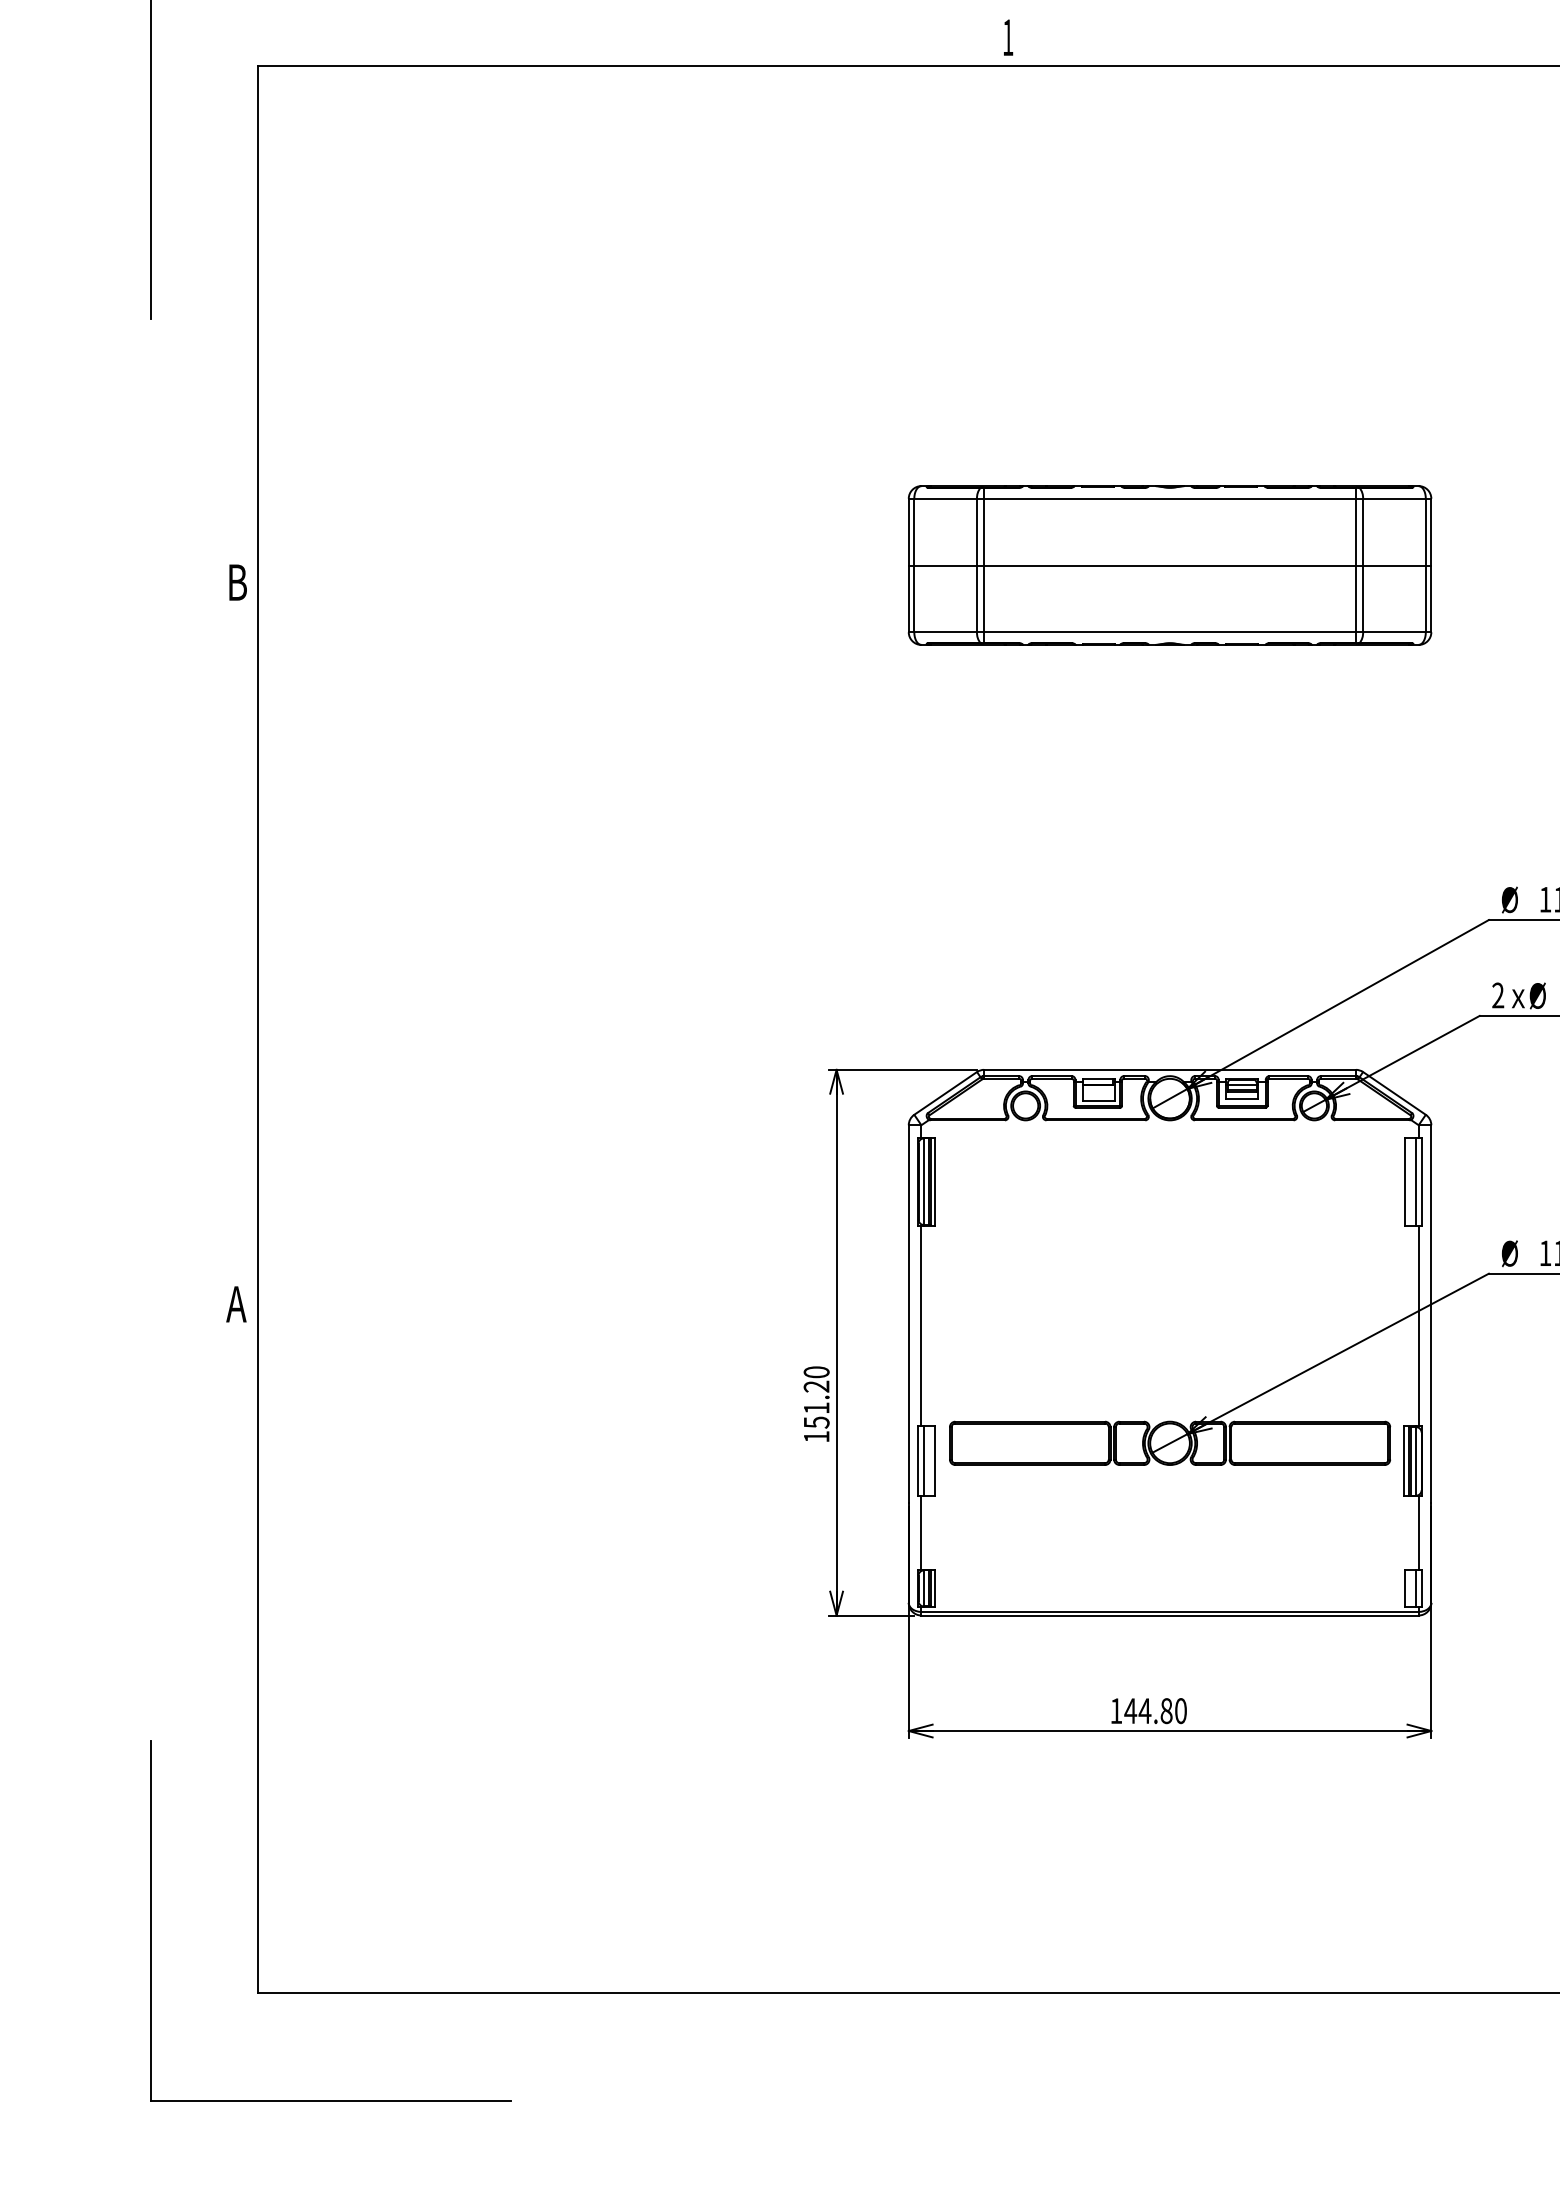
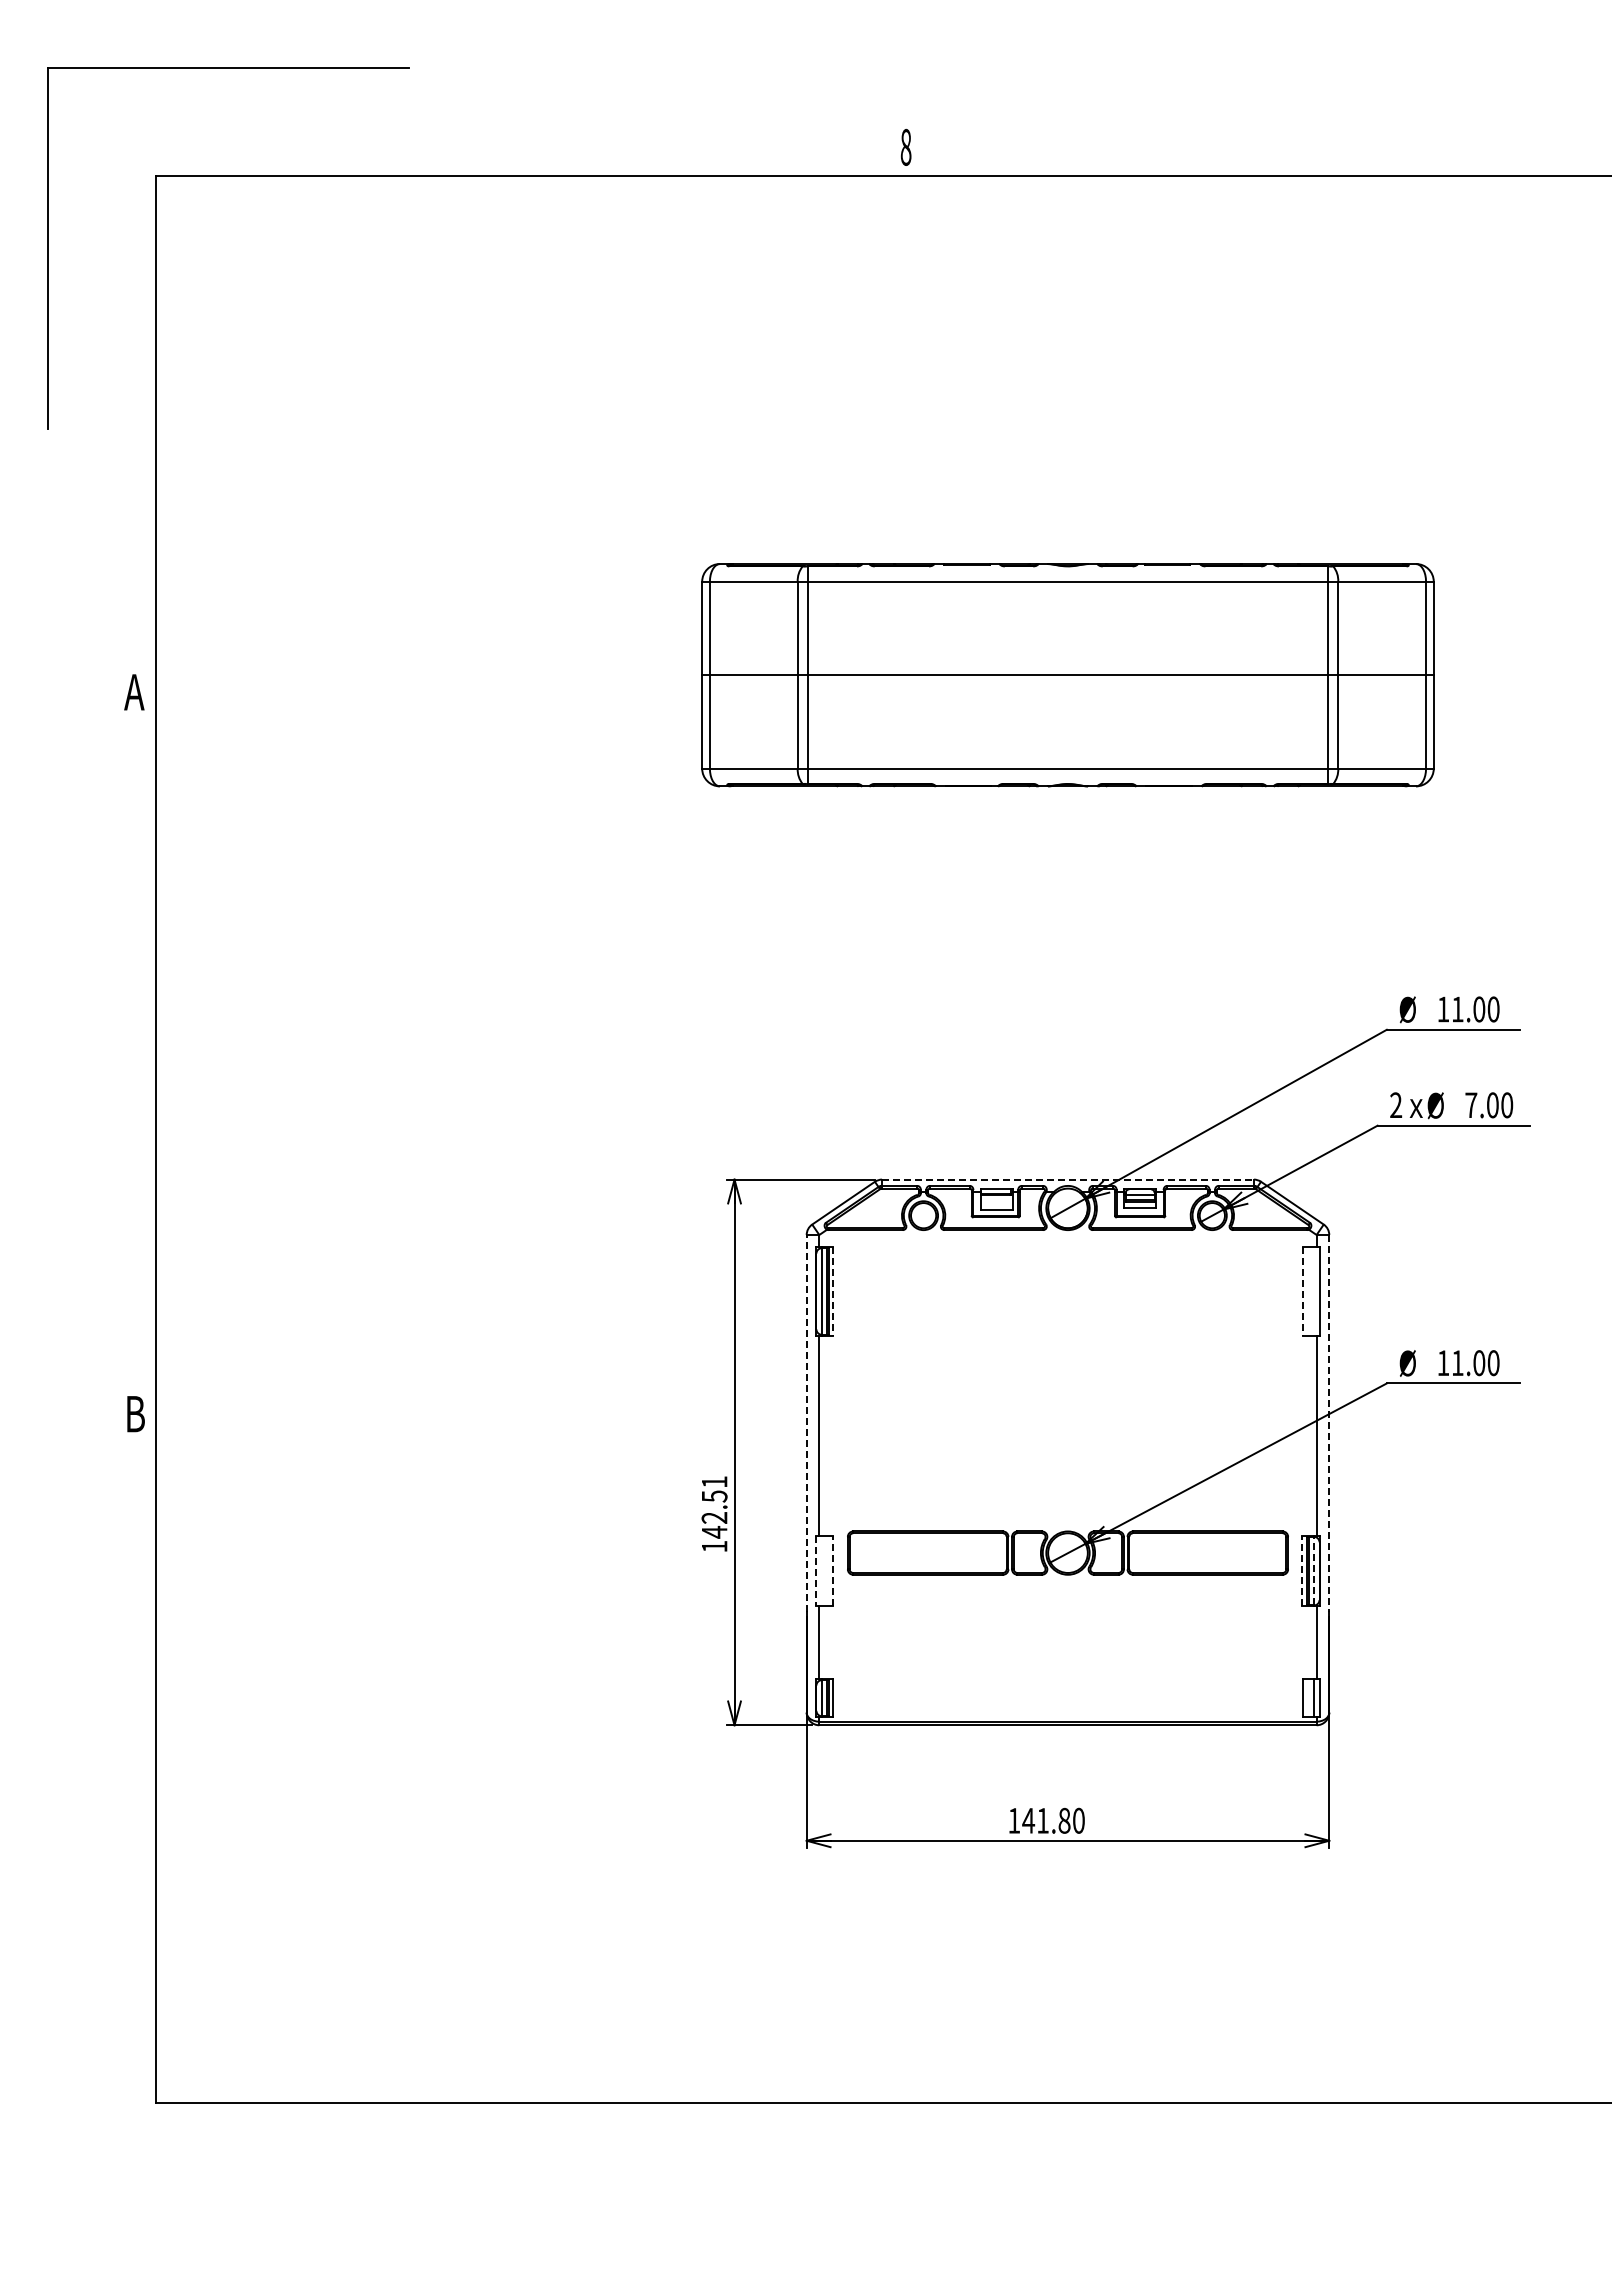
text: (1007, 36) -> (905, 146), 1 -> 8
part: (1169, 565) -> (1067, 675), size x1.4
text: (236, 582) -> (134, 692), B -> A
line: (1169, 1069) -> (1067, 1179), solid -> dashed
line: (935, 1181) -> (833, 1291), solid -> dashed
line: (1404, 1181) -> (1302, 1291), solid -> dashed
line: (1416, 1181) -> (1314, 1291), removed
text: (236, 1304) -> (134, 1414), A -> B
line: (908, 1313) -> (806, 1423), solid -> dashed
line: (1431, 1313) -> (1329, 1423), solid -> dashed
text: (816, 1397) -> (714, 1507), 151.20 -> 142.51
line: (935, 1460) -> (833, 1570), solid -> dashed
line: (1404, 1460) -> (1302, 1570), solid -> dashed
line: (1416, 1460) -> (1314, 1570), solid -> dashed
line: (917, 1461) -> (815, 1571), solid -> dashed
line: (923, 1461) -> (821, 1571), removed
text: (1144, 1710) -> (1042, 1820), 144.80 -> 141.80
part: (150, 1920) -> (48, 2030), removed

